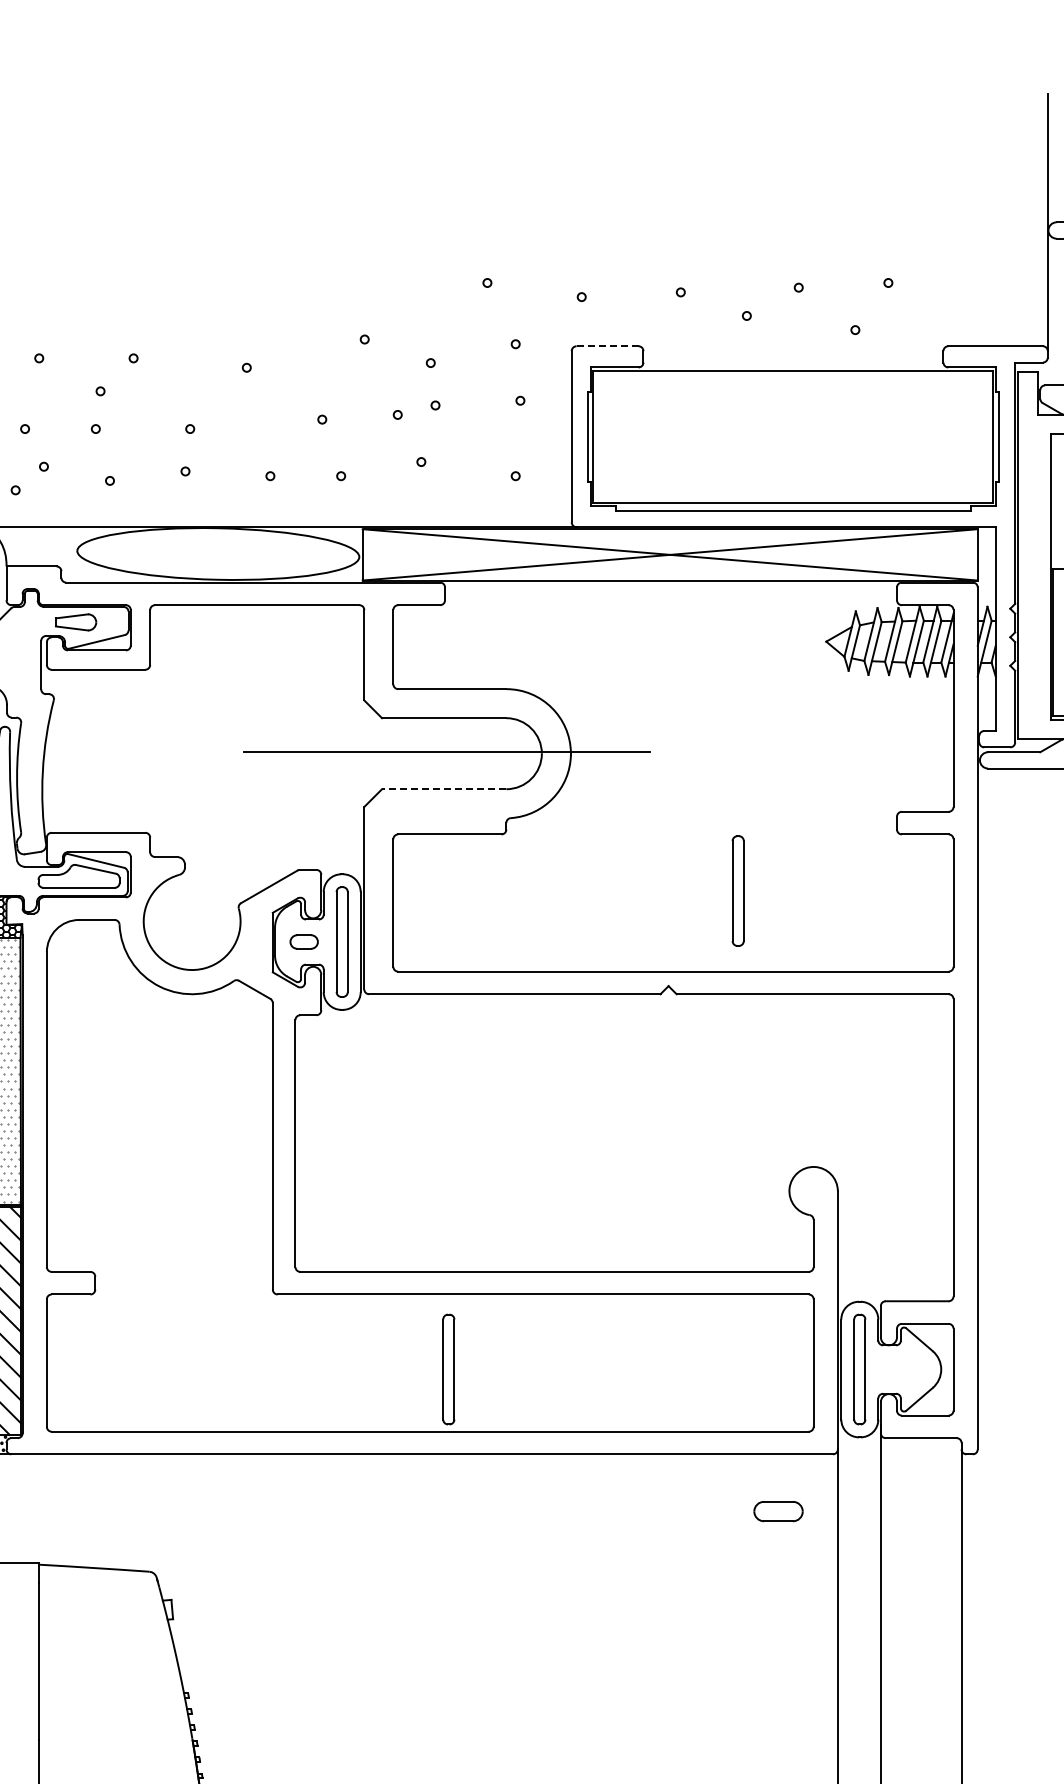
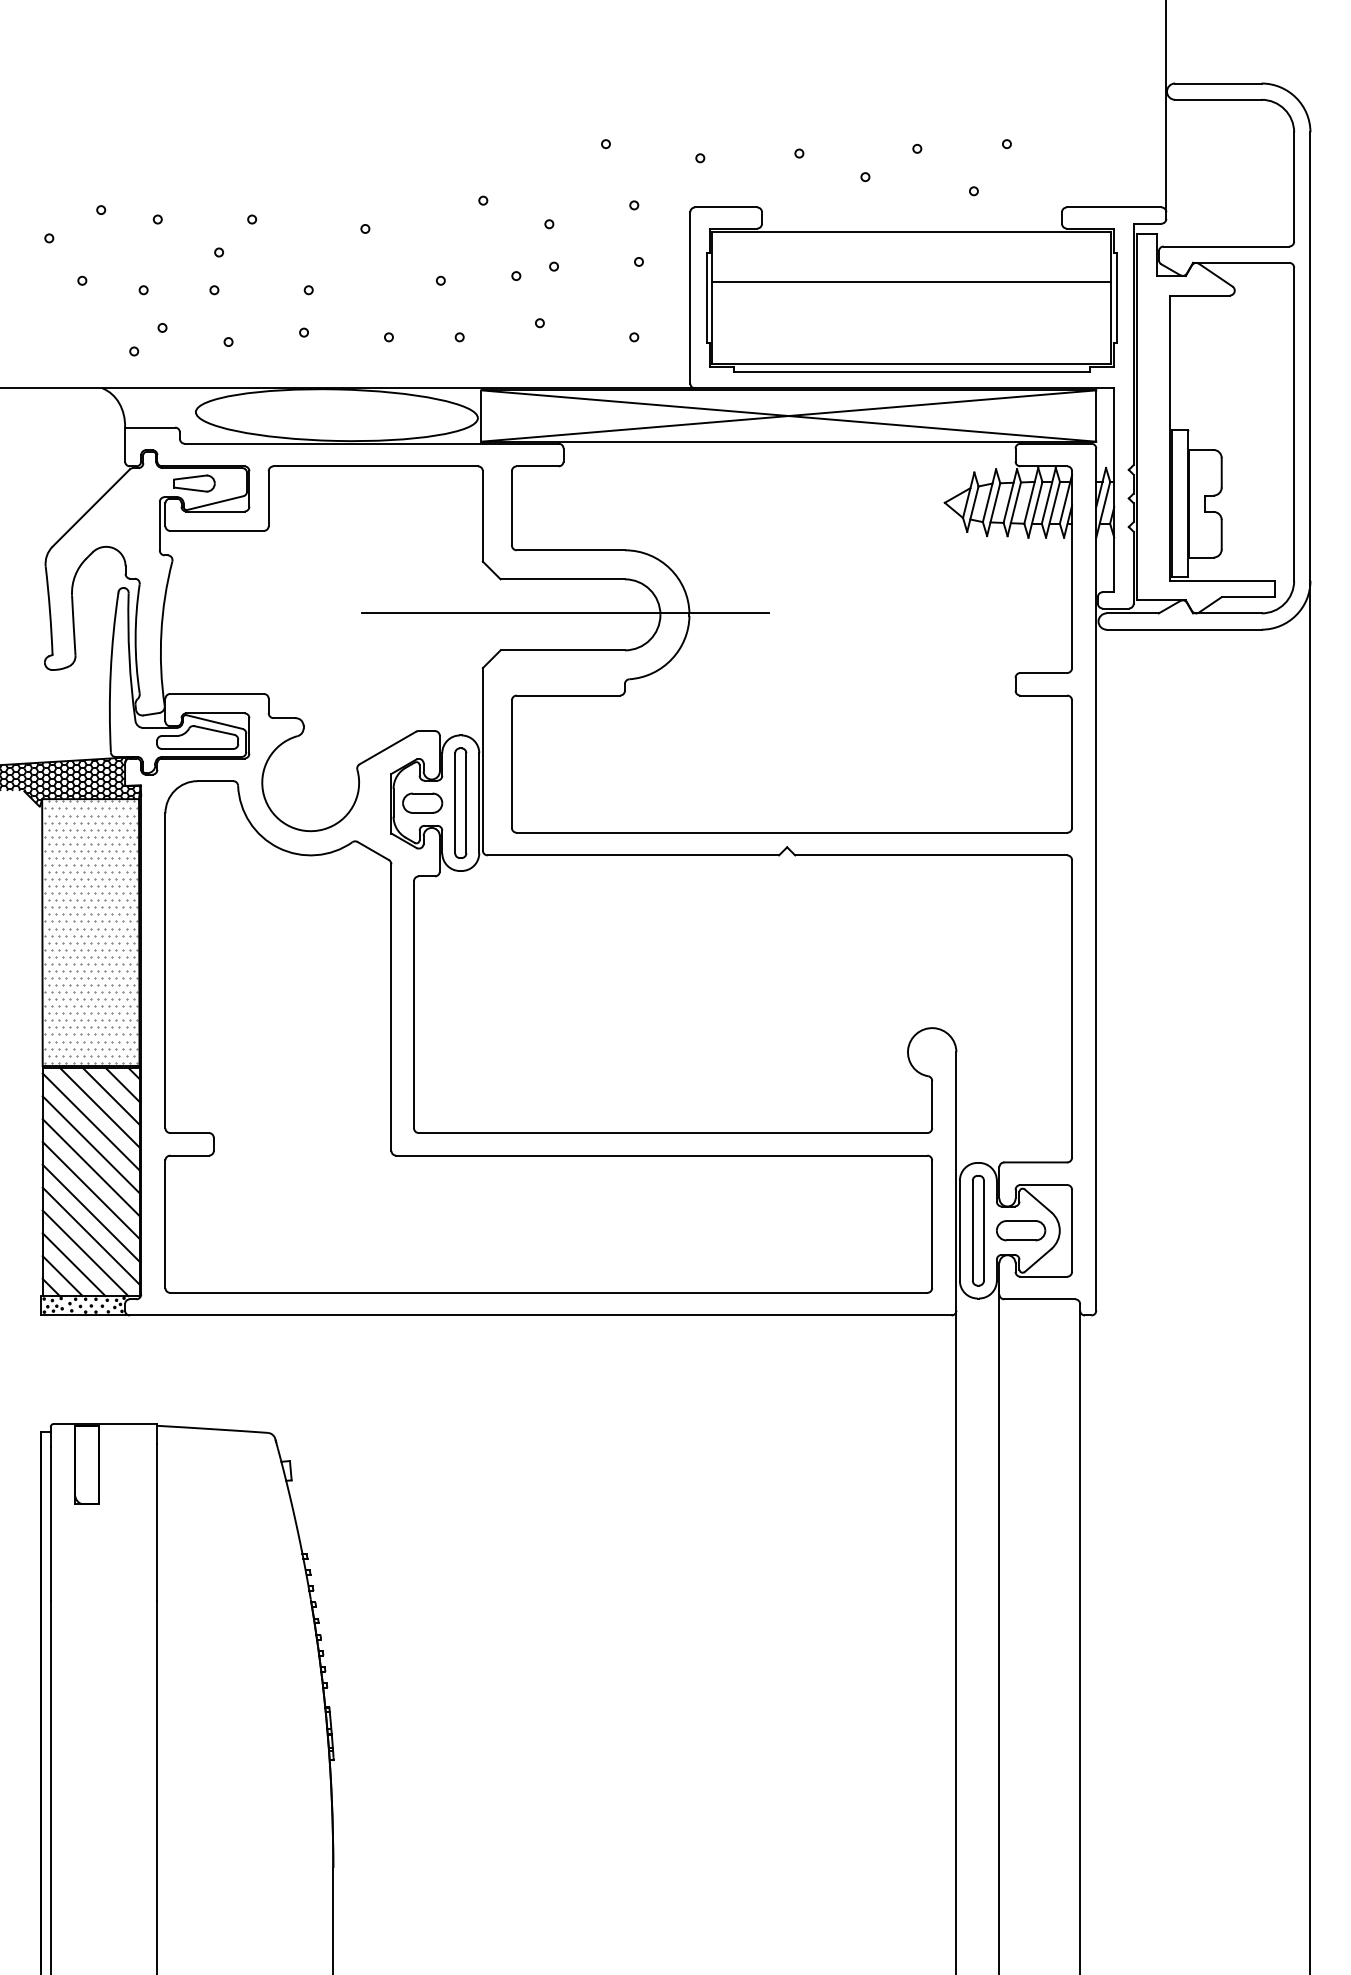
line: (607, 346) -> (726, 207), dashed -> solid
line: (792, 421) -> (911, 282), added
line: (443, 789) -> (562, 650), dashed -> solid
part: (737, 890) -> (856, 751), removed
part: (303, 941) -> (422, 802), size x1.43
part: (448, 1369) -> (567, 1230), removed
part: (778, 1511) -> (1021, 1230), moved

